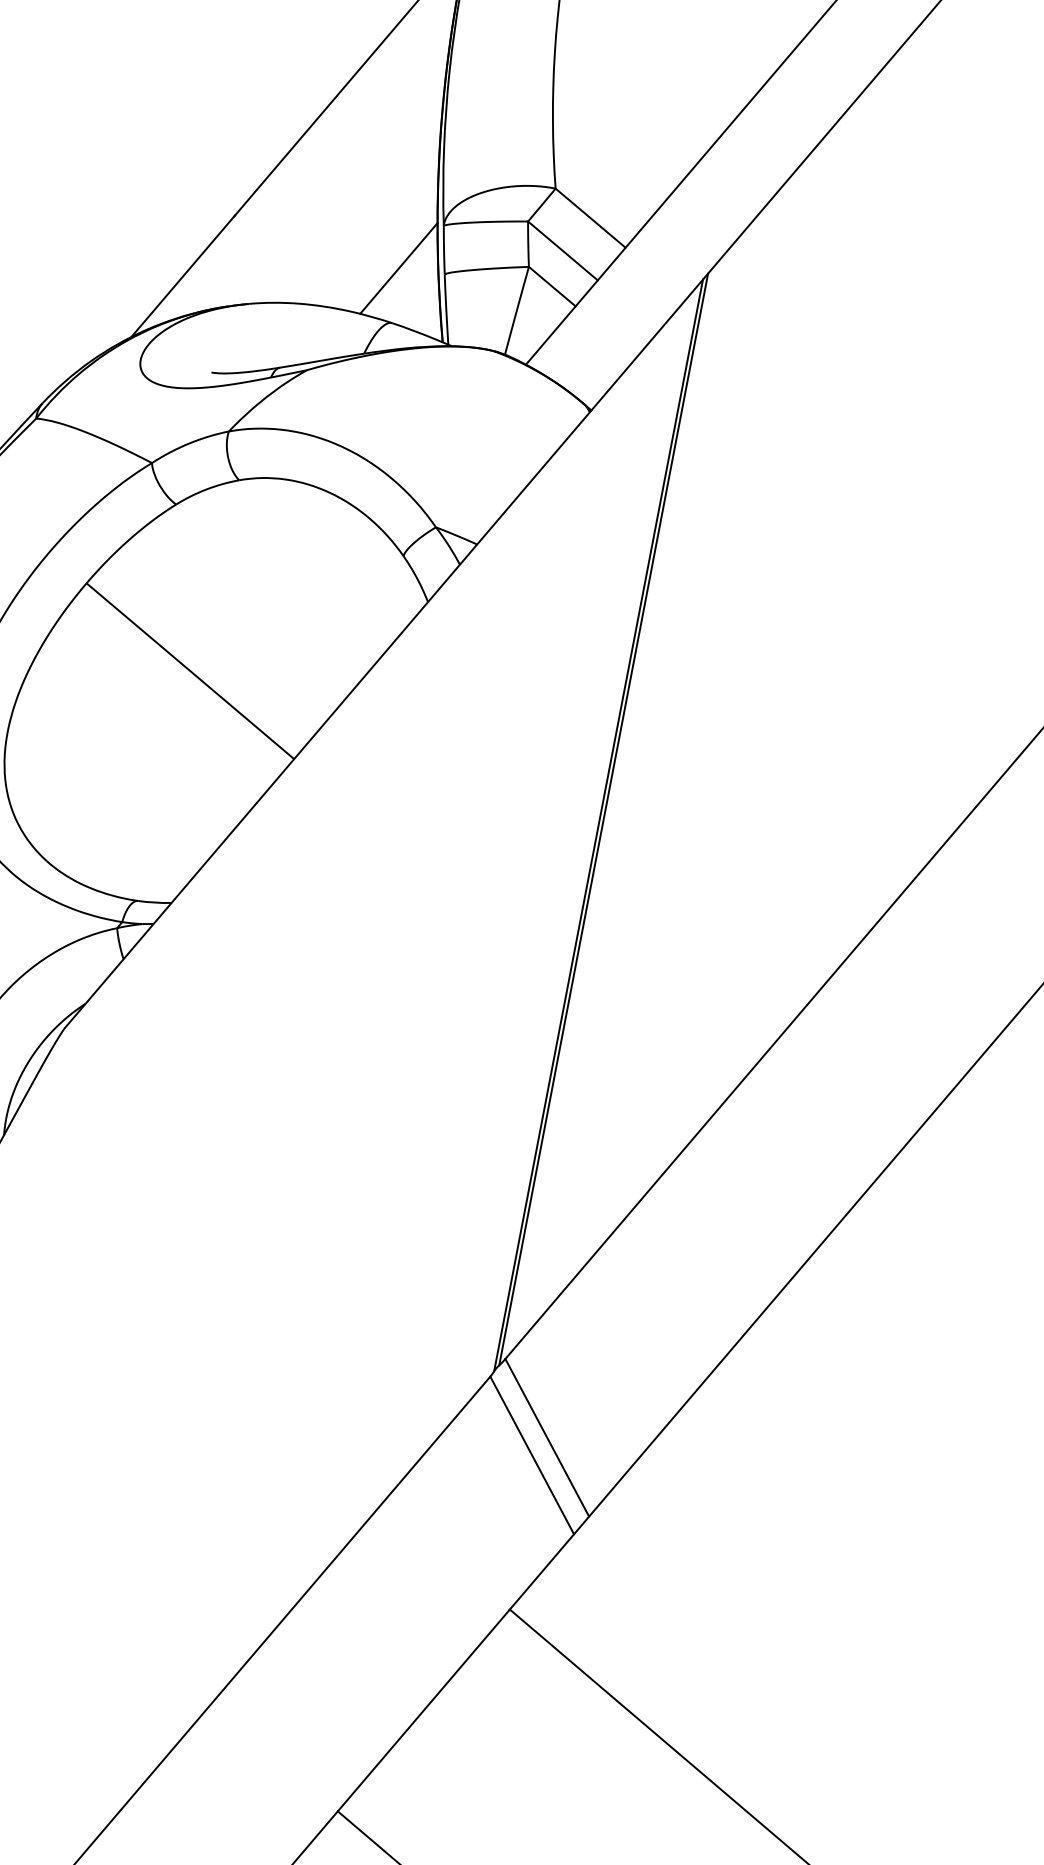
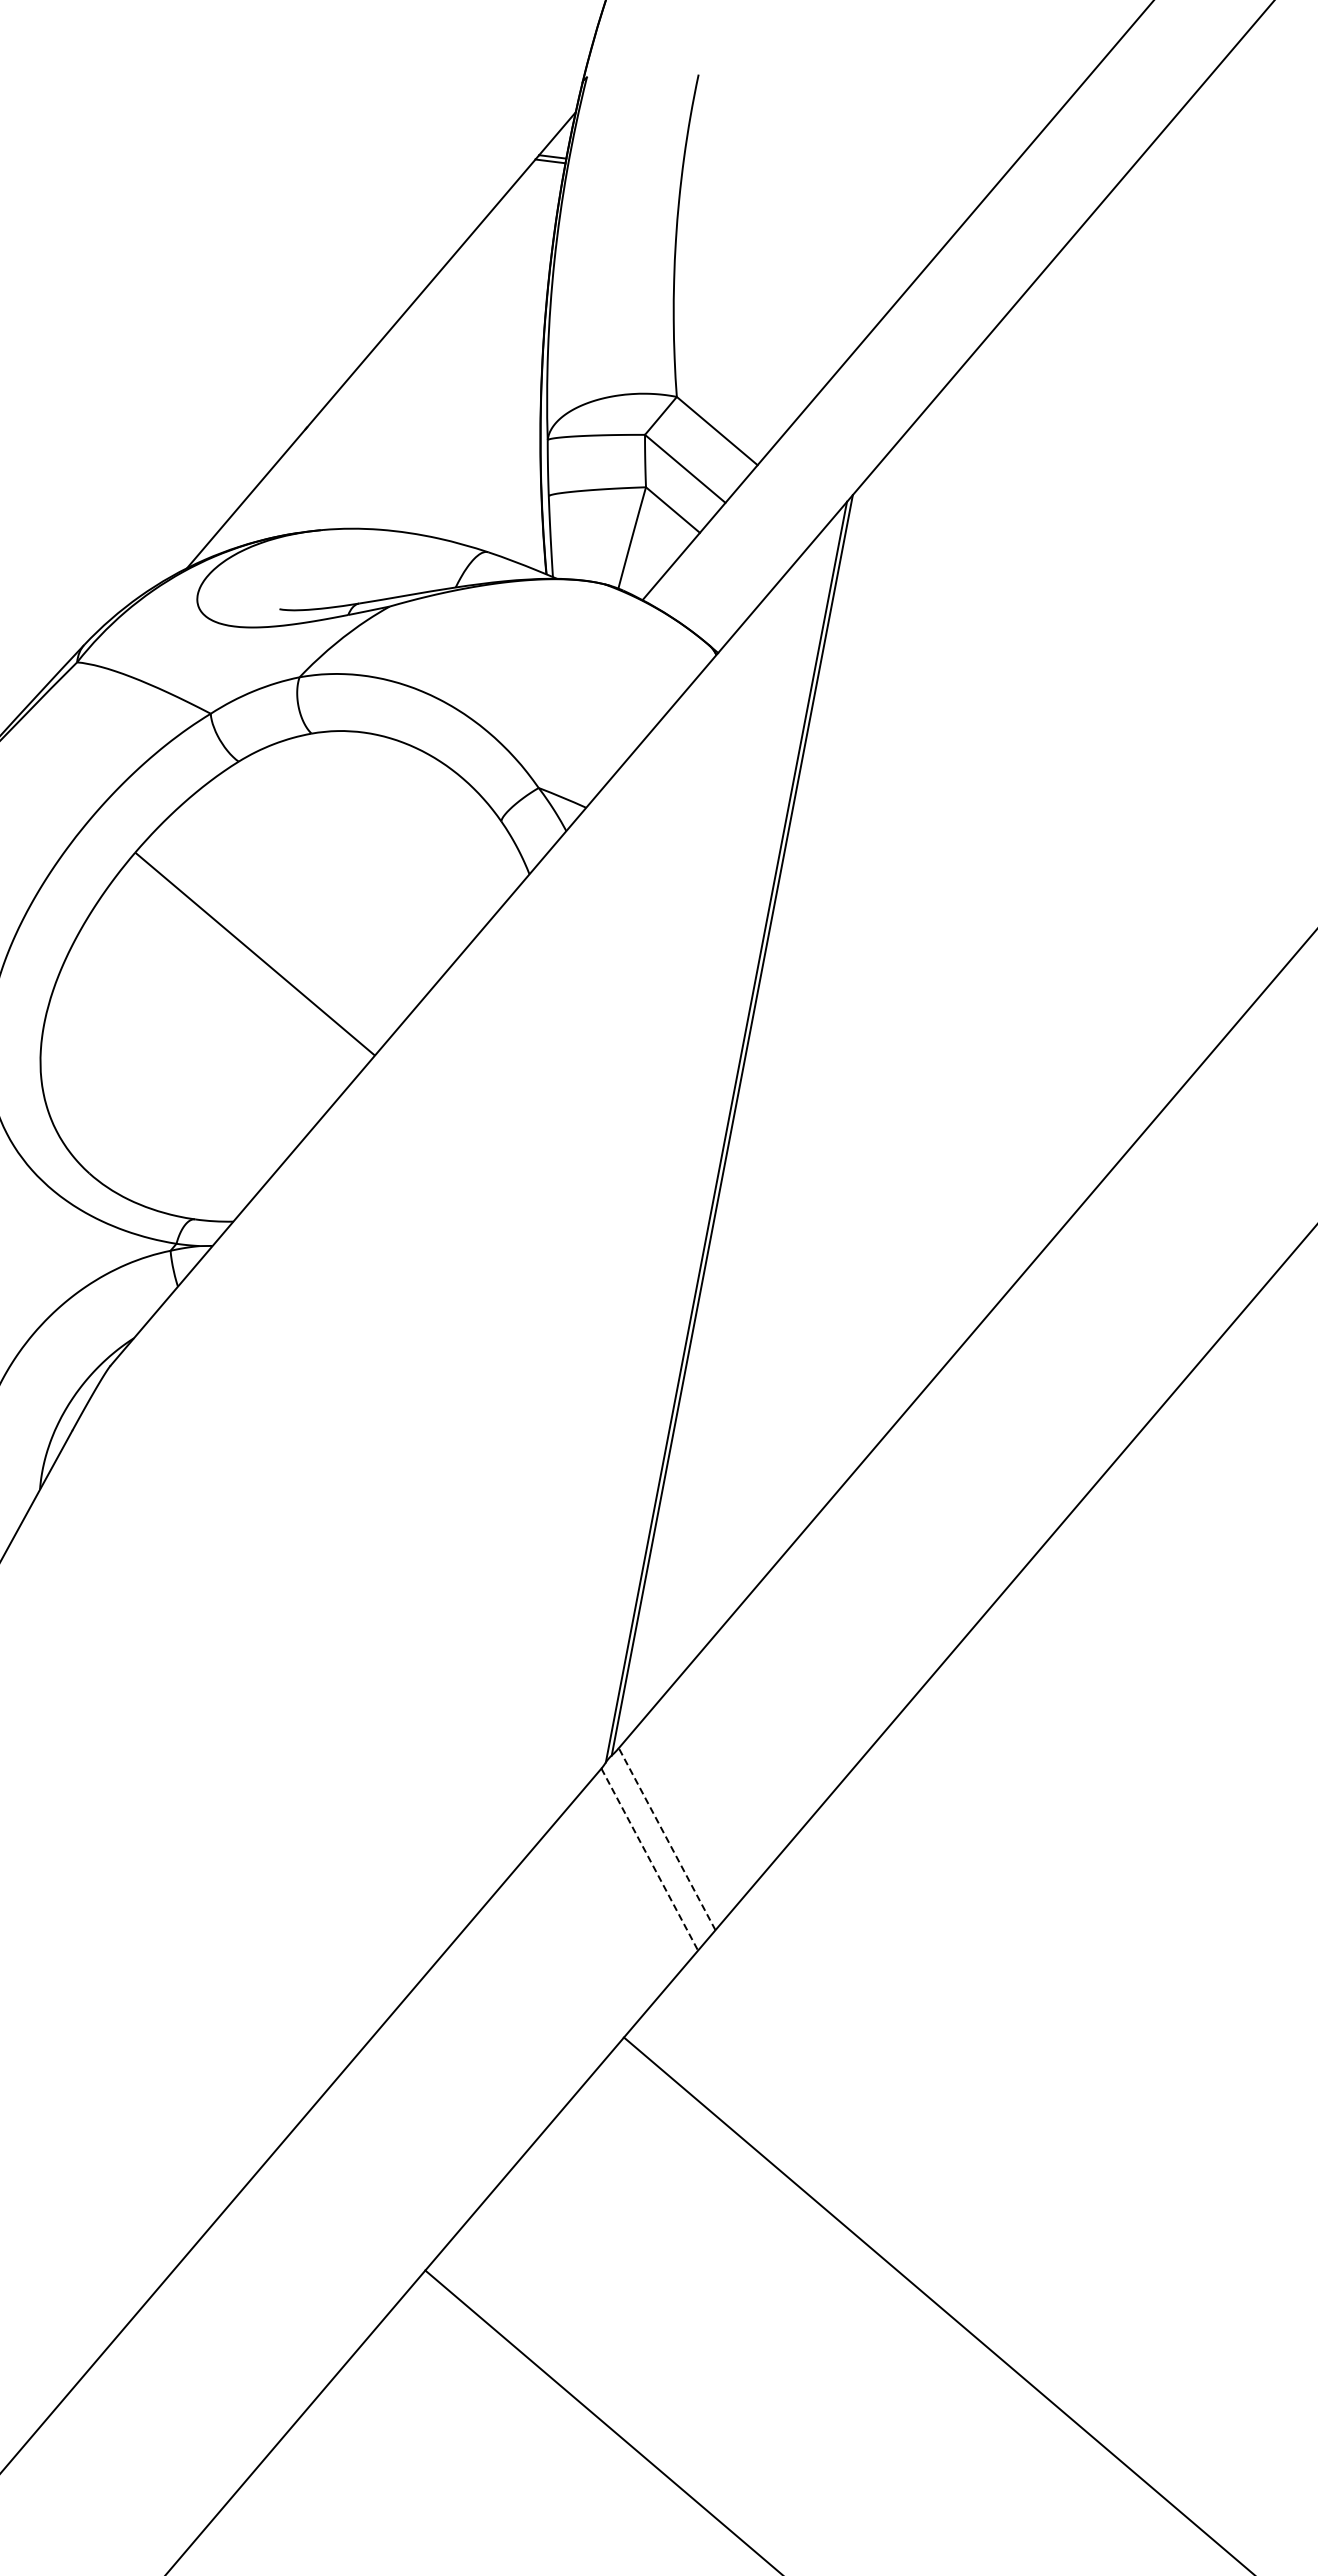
line: (398, 267) -> (495, 488), removed
line: (546, 1437) -> (666, 1838), solid -> dashed
line: (531, 1456) -> (649, 1860), solid -> dashed

